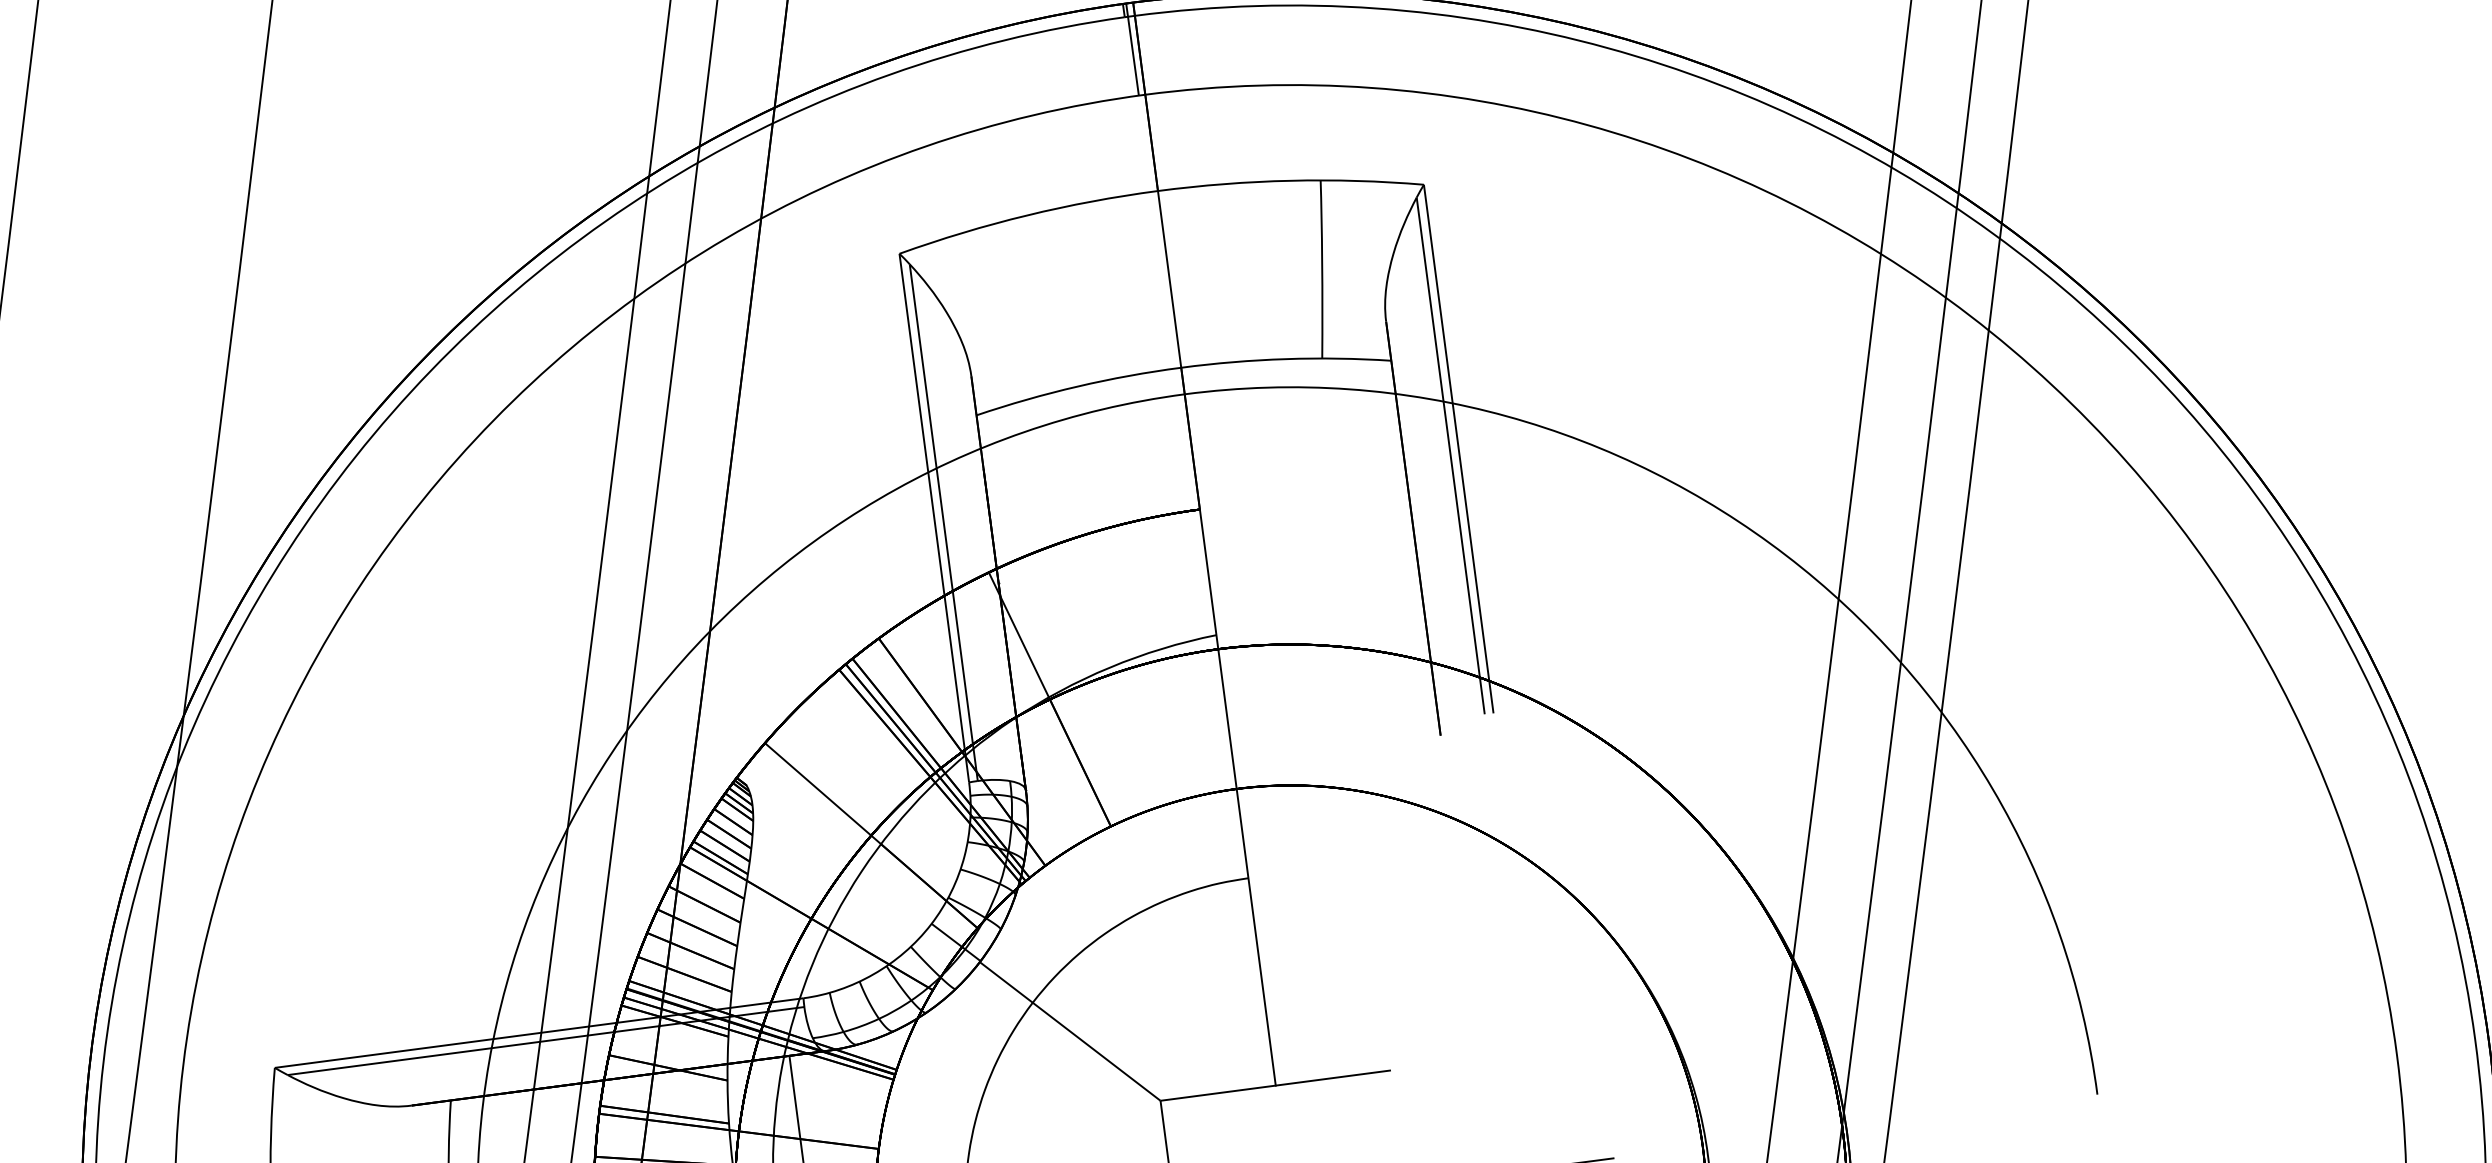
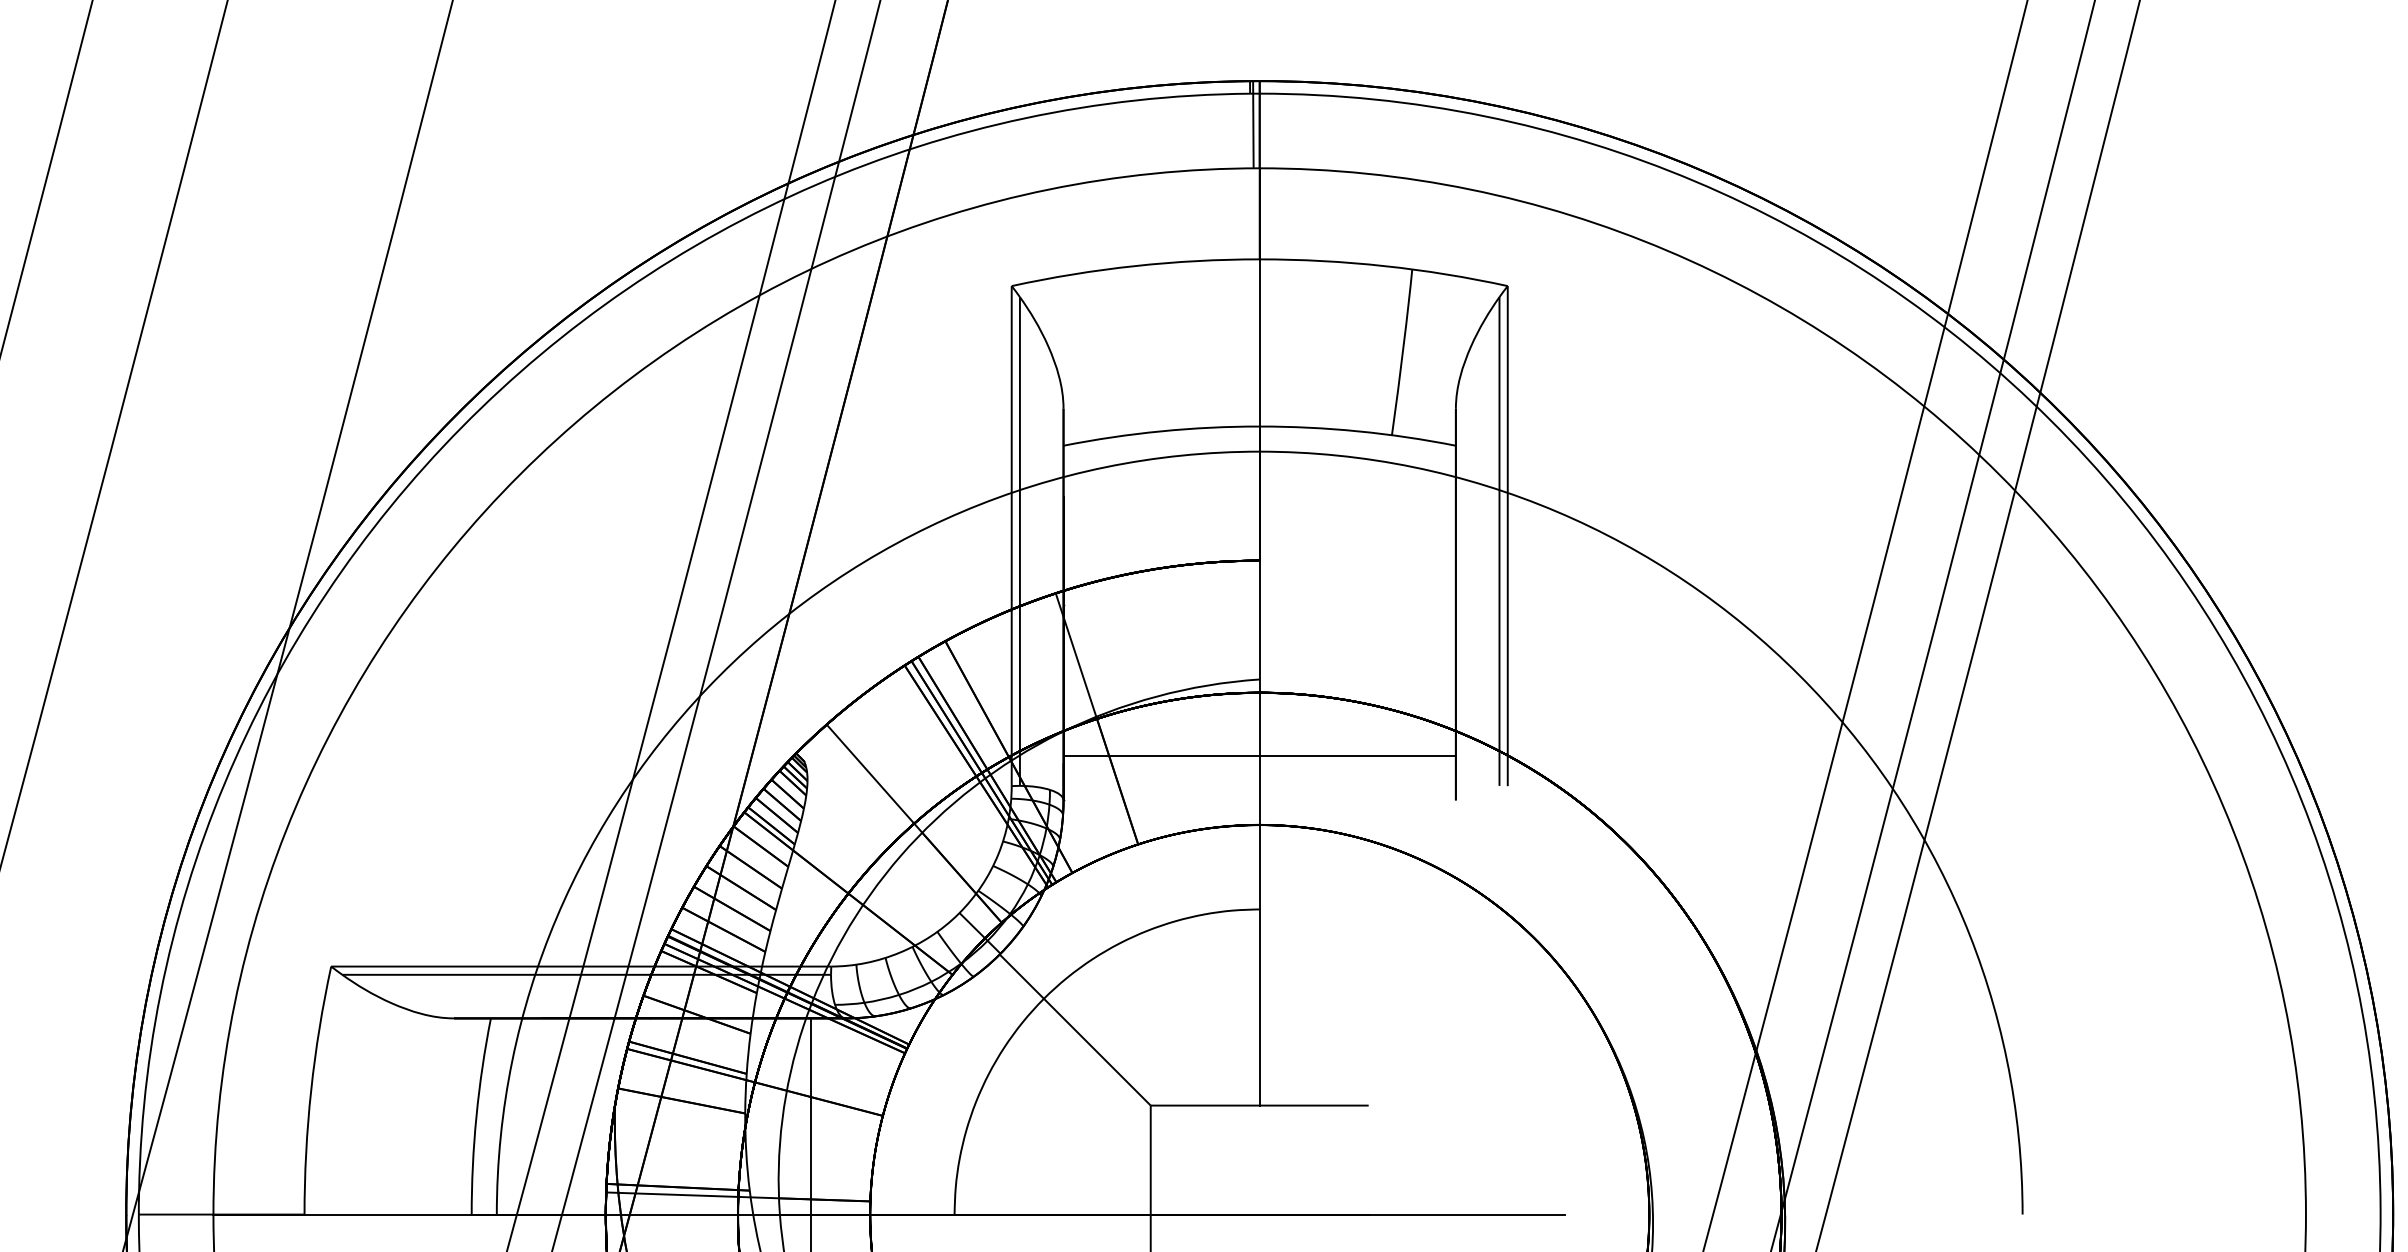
line: (1226, 716) -> (1259, 756), added

